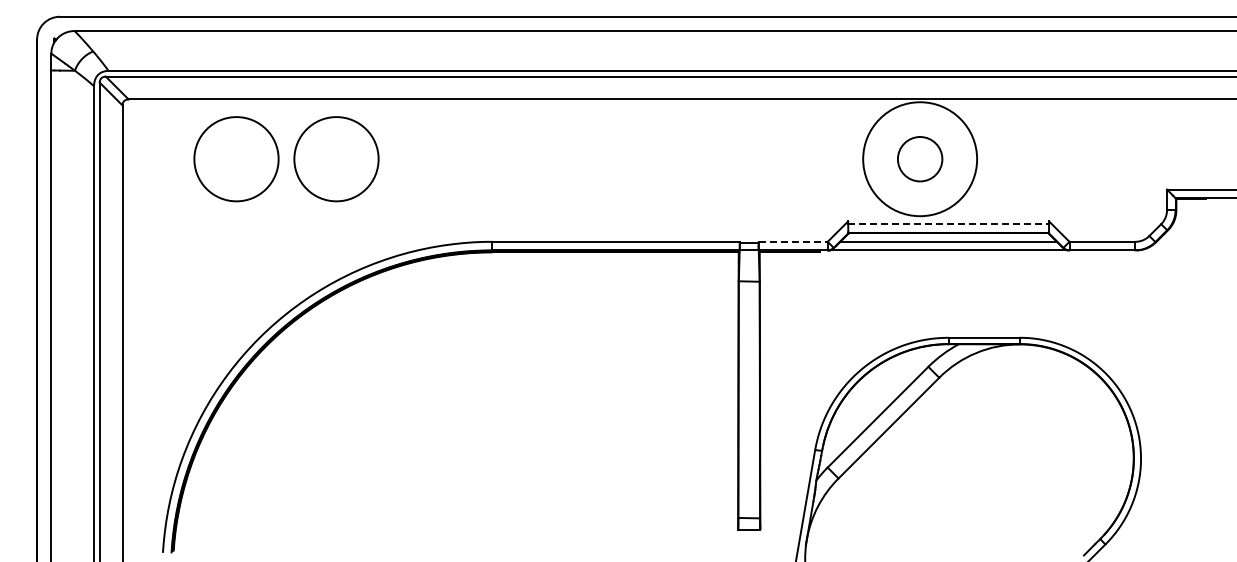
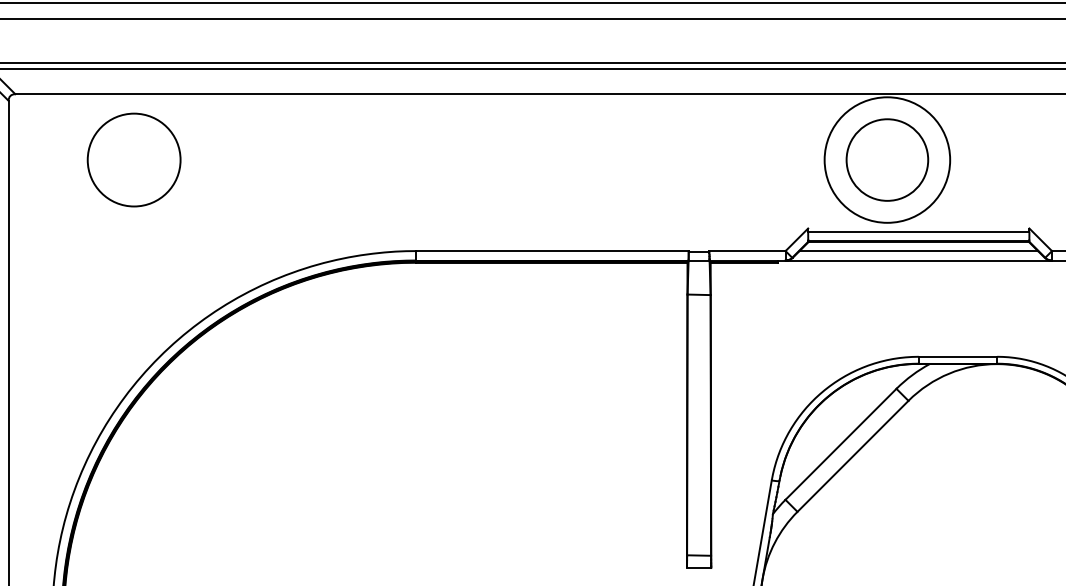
circle: (336, 159) -> (244, 160), removed
circle: (920, 159) -> (887, 160), size x1.67
line: (949, 224) -> (919, 231), dashed -> solid
line: (793, 241) -> (747, 250), dashed -> solid

